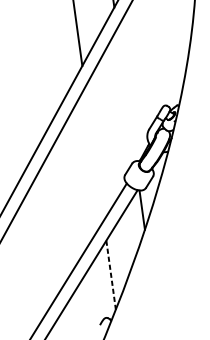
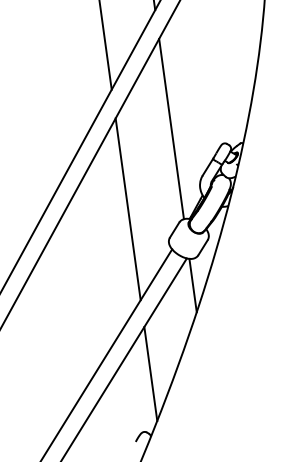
line: (126, 94) -> (171, 128), added
line: (93, 154) -> (127, 209), added
line: (110, 275) -> (150, 374), dashed -> solid

